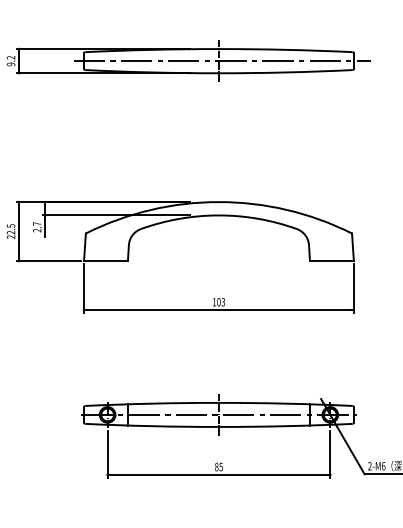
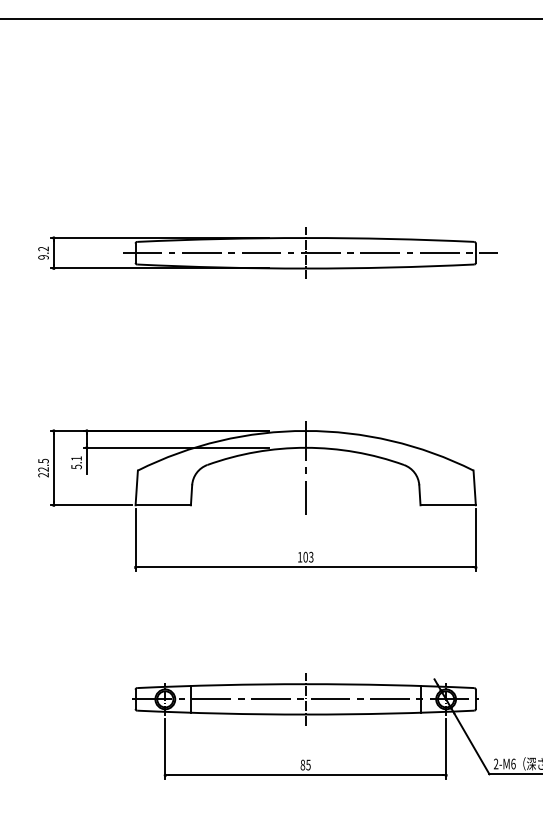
text: (37, 227) -> (76, 462), 2.7 -> 5.1
line: (218, 231) -> (305, 468), added

